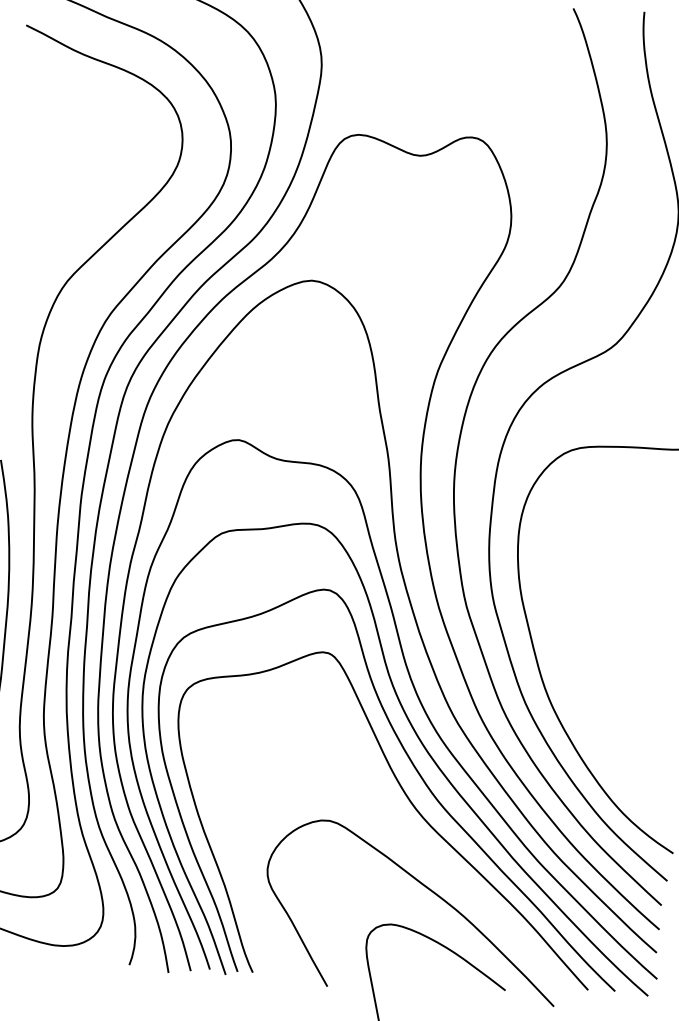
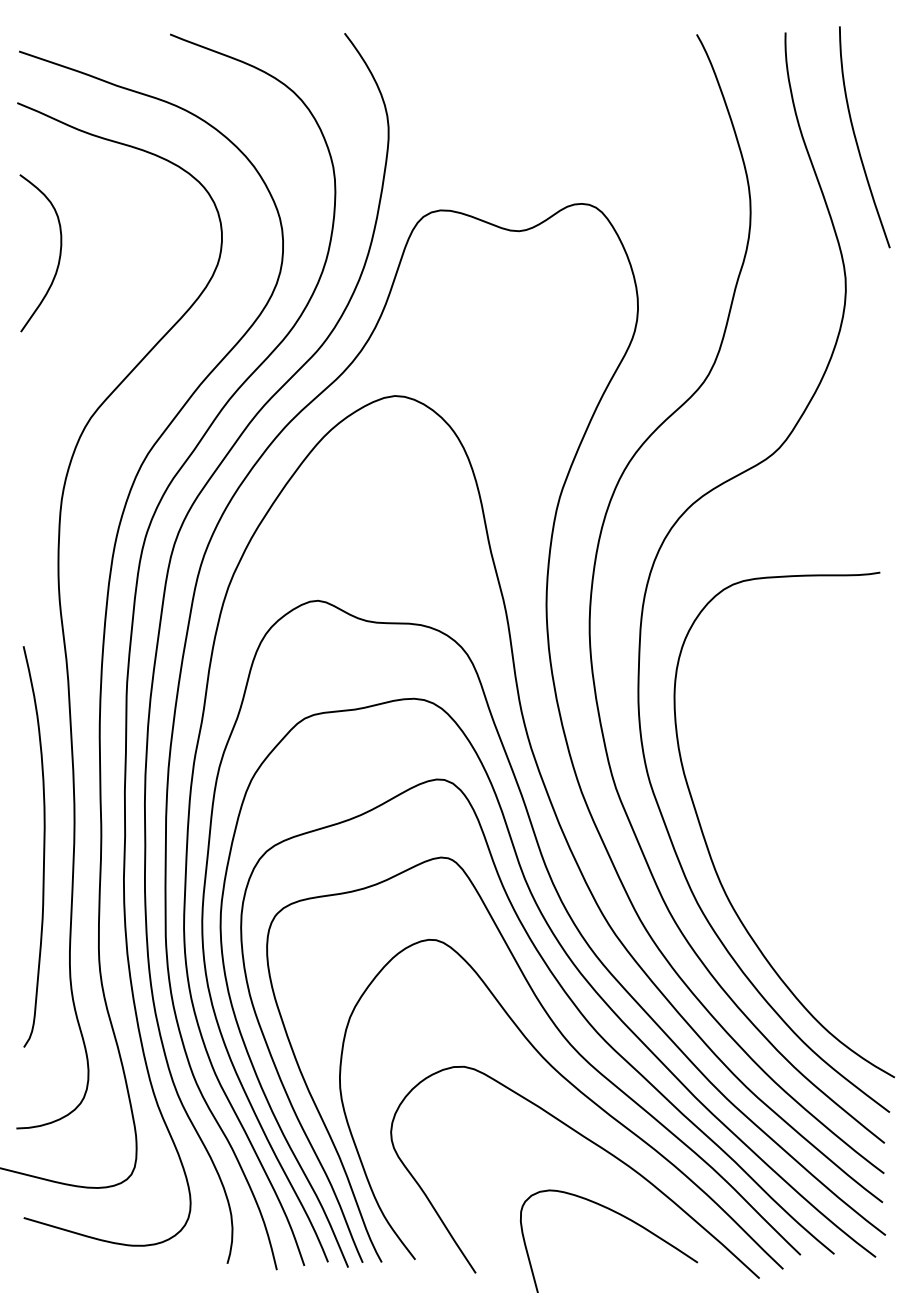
curve: (50, 151) -> (58, 258), added
curve: (415, 842) -> (572, 1086), added

